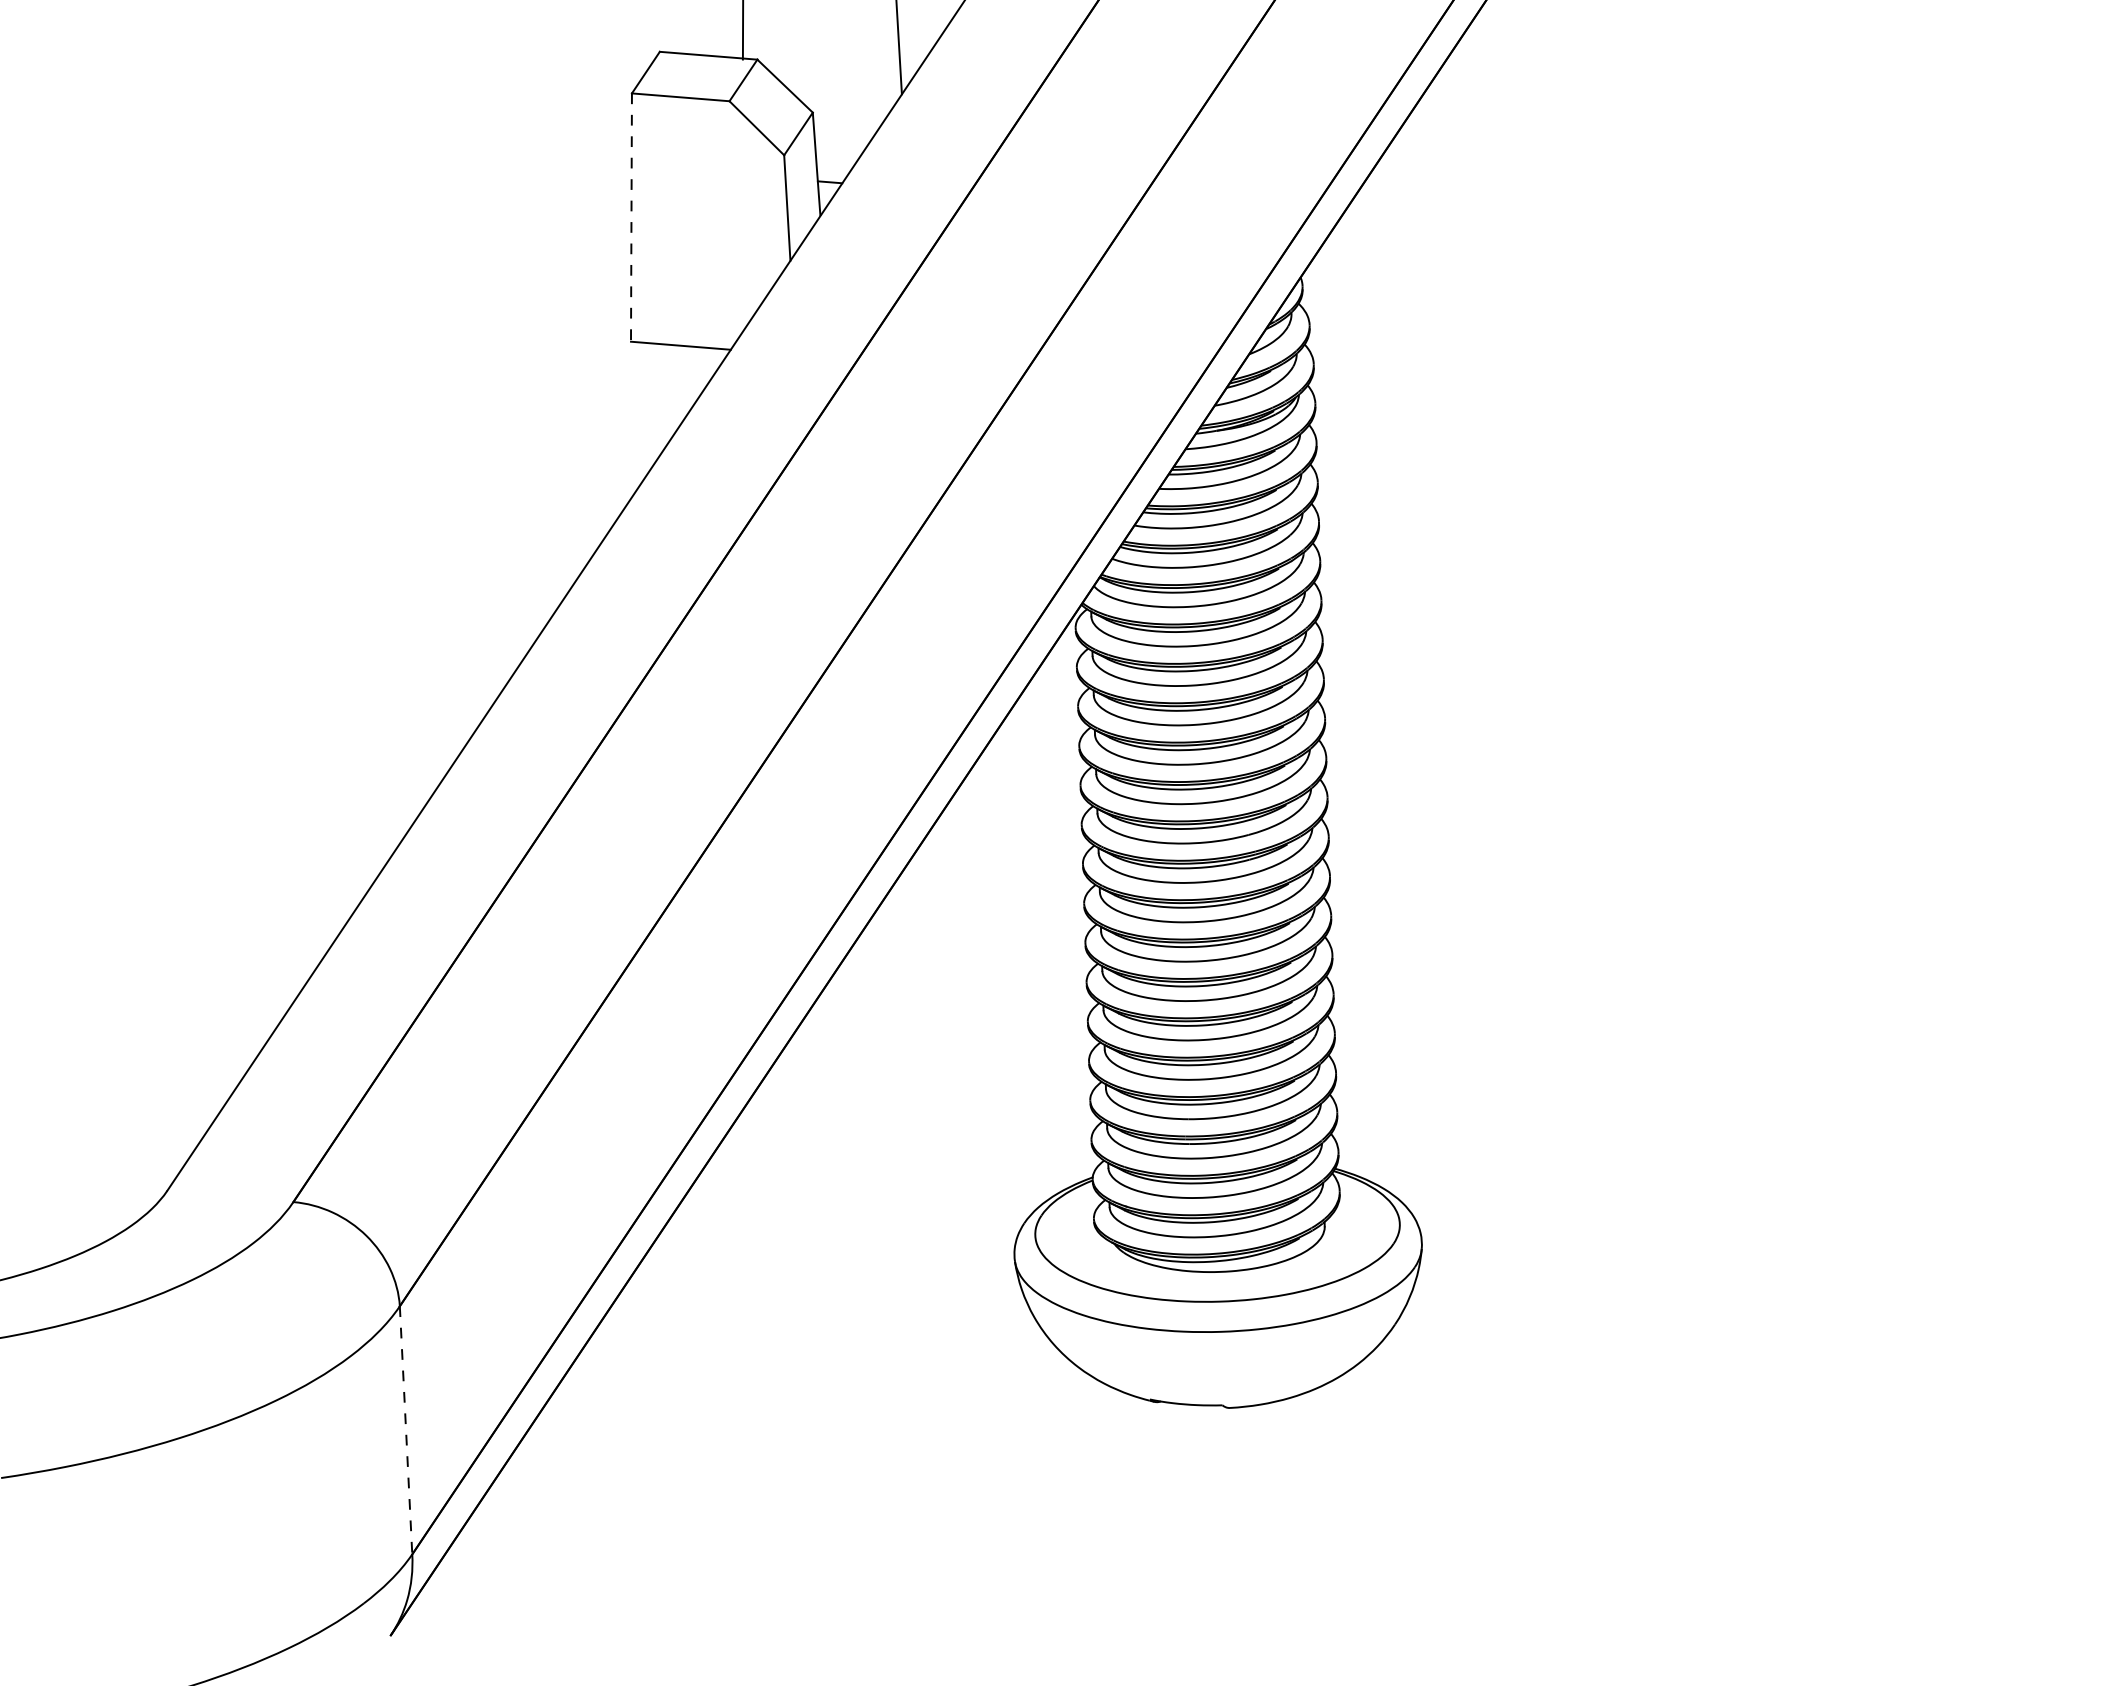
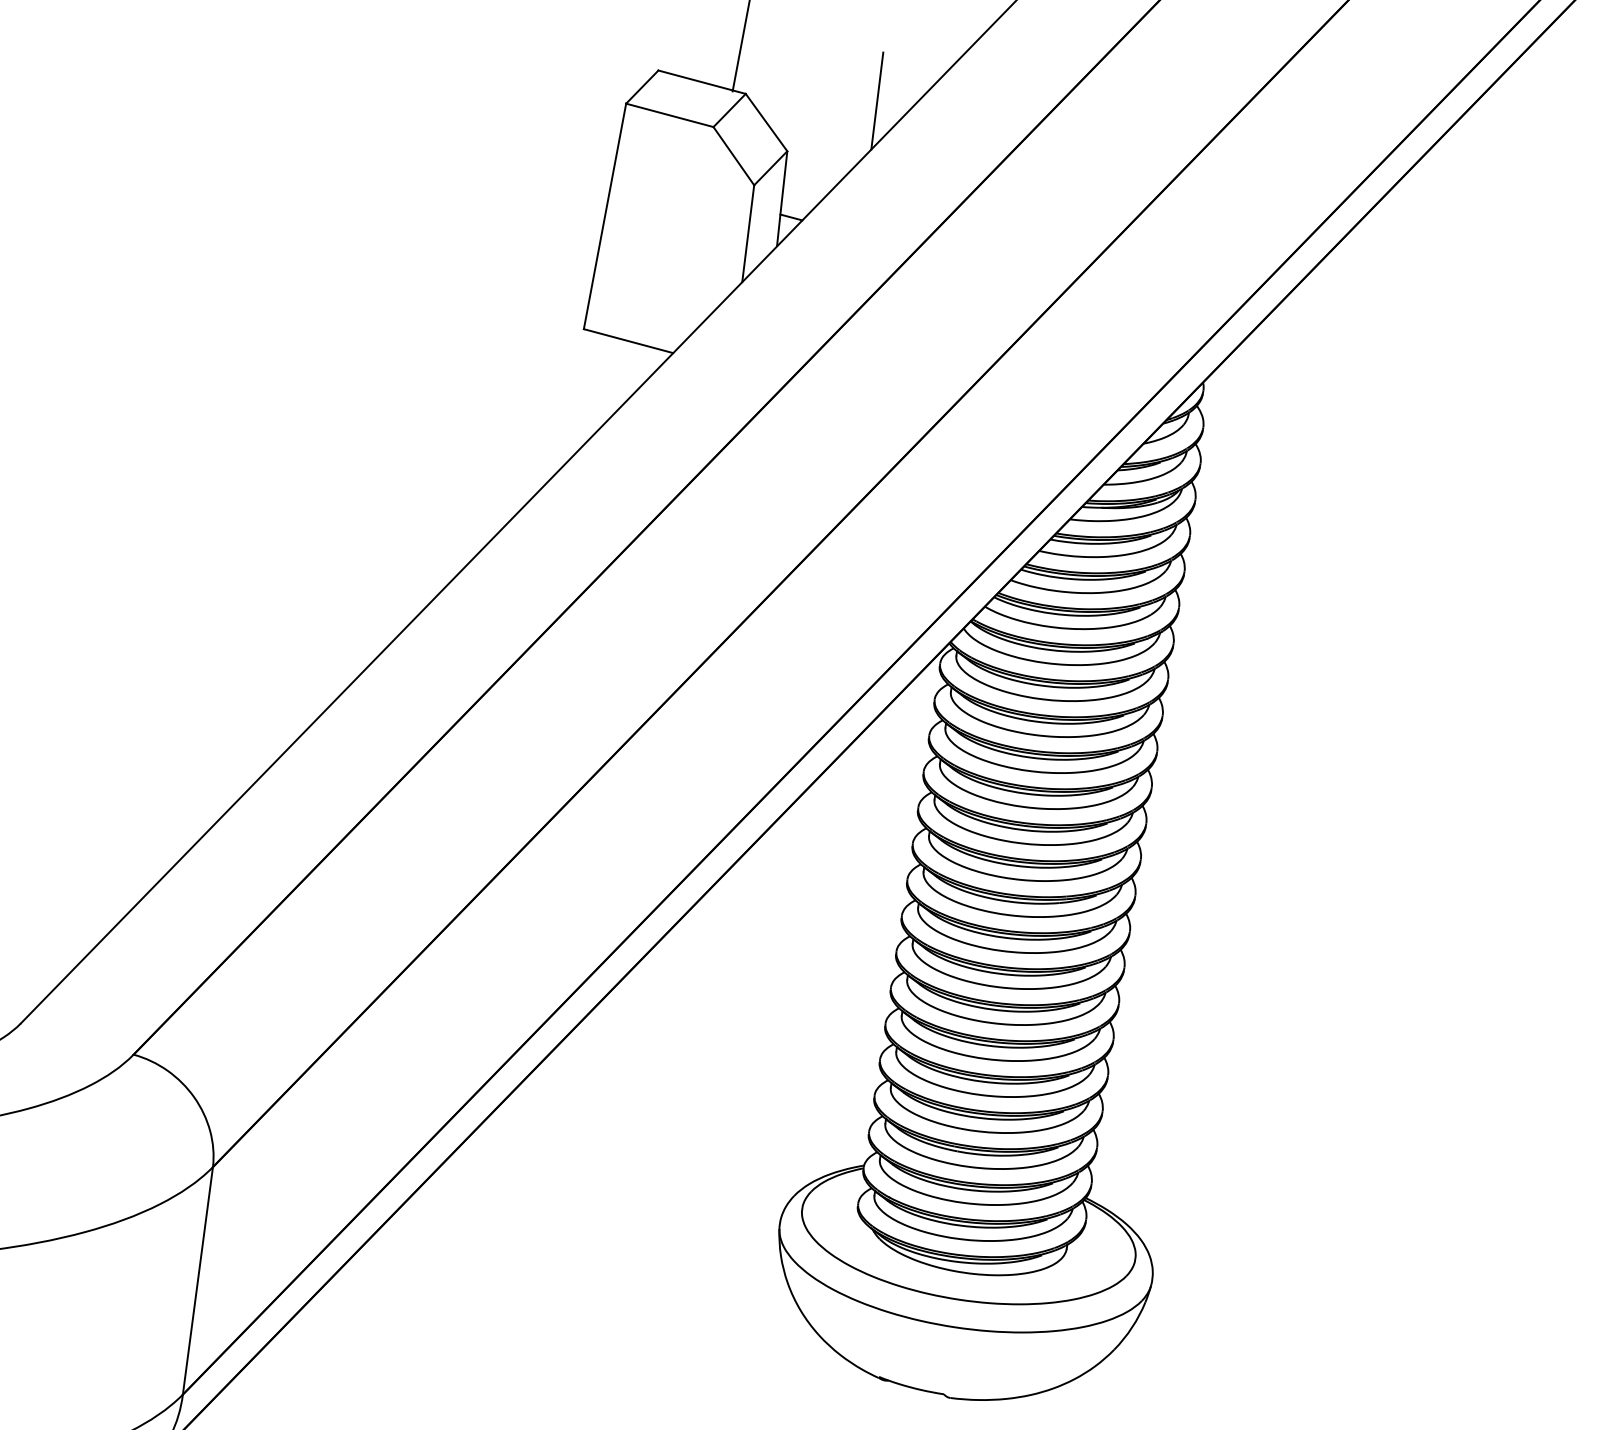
line: (631, 218) -> (604, 217), dashed -> solid
line: (406, 1430) -> (198, 1281), dashed -> solid

